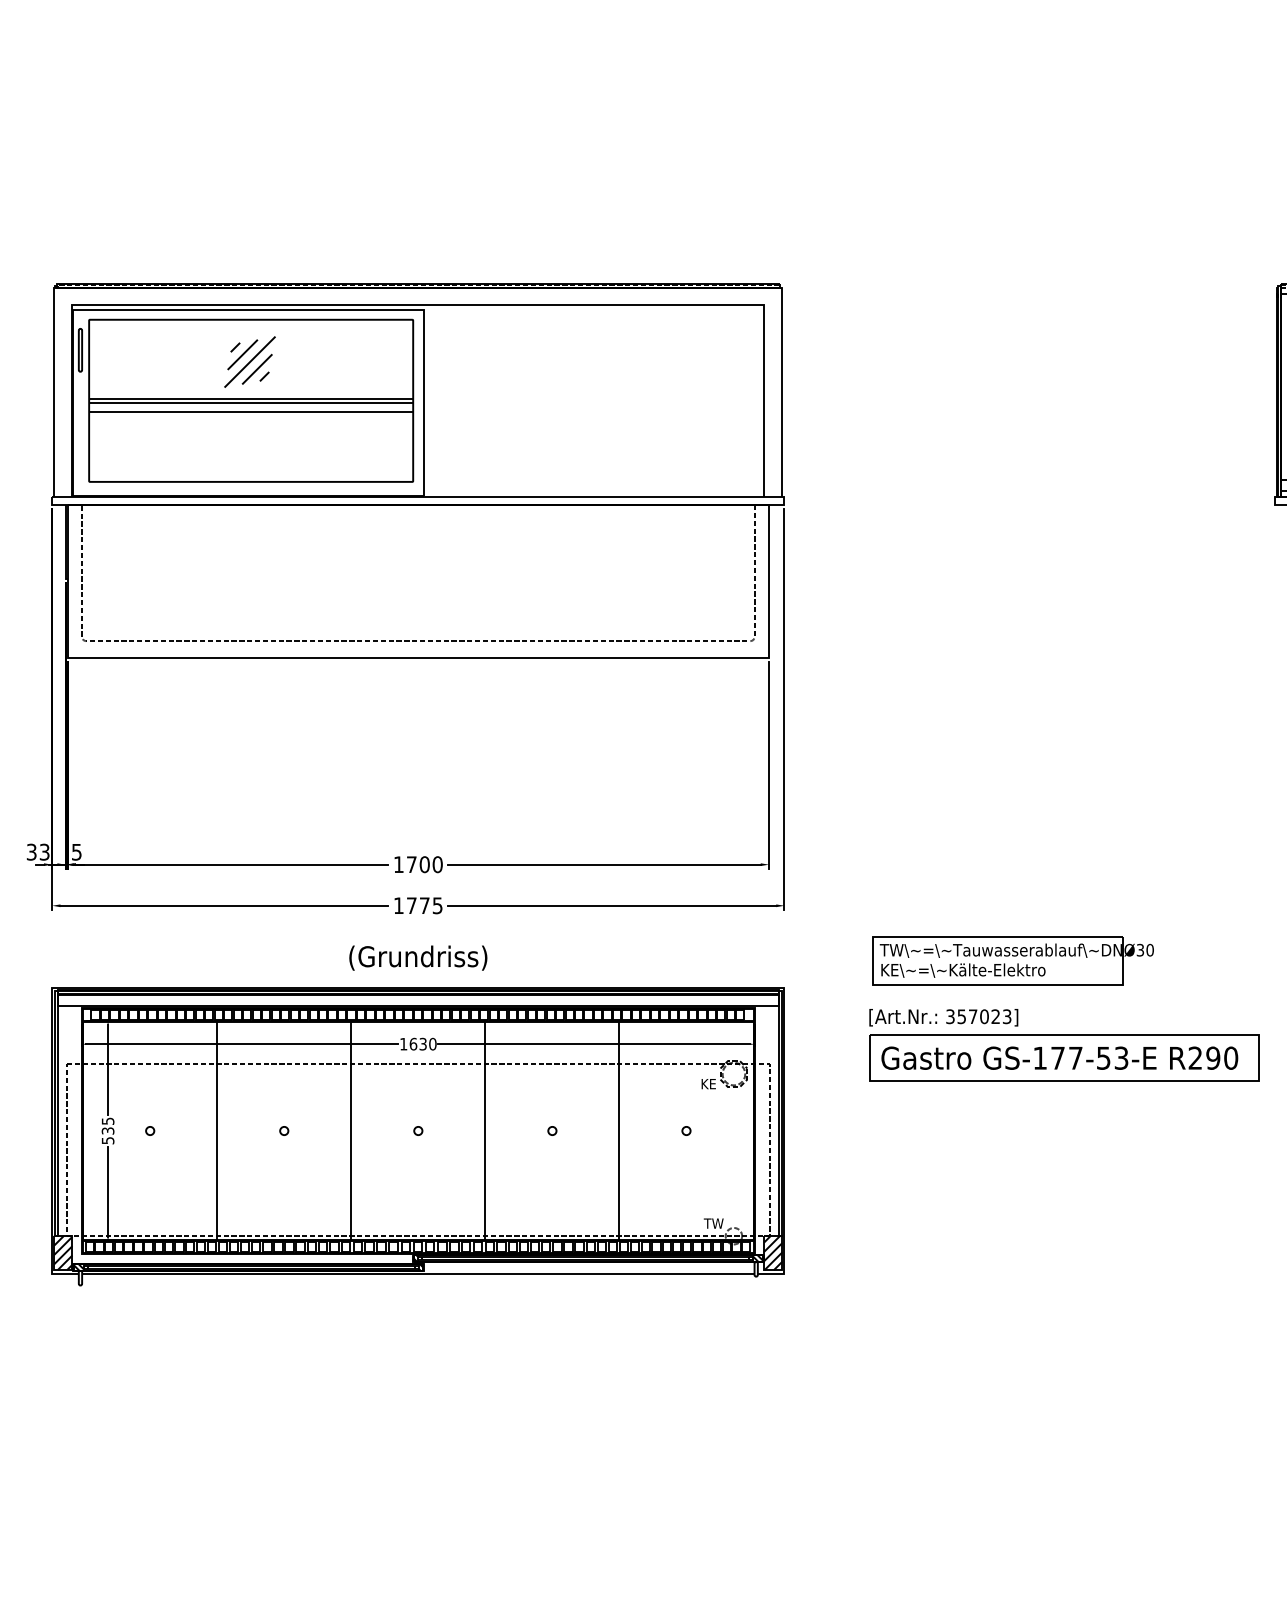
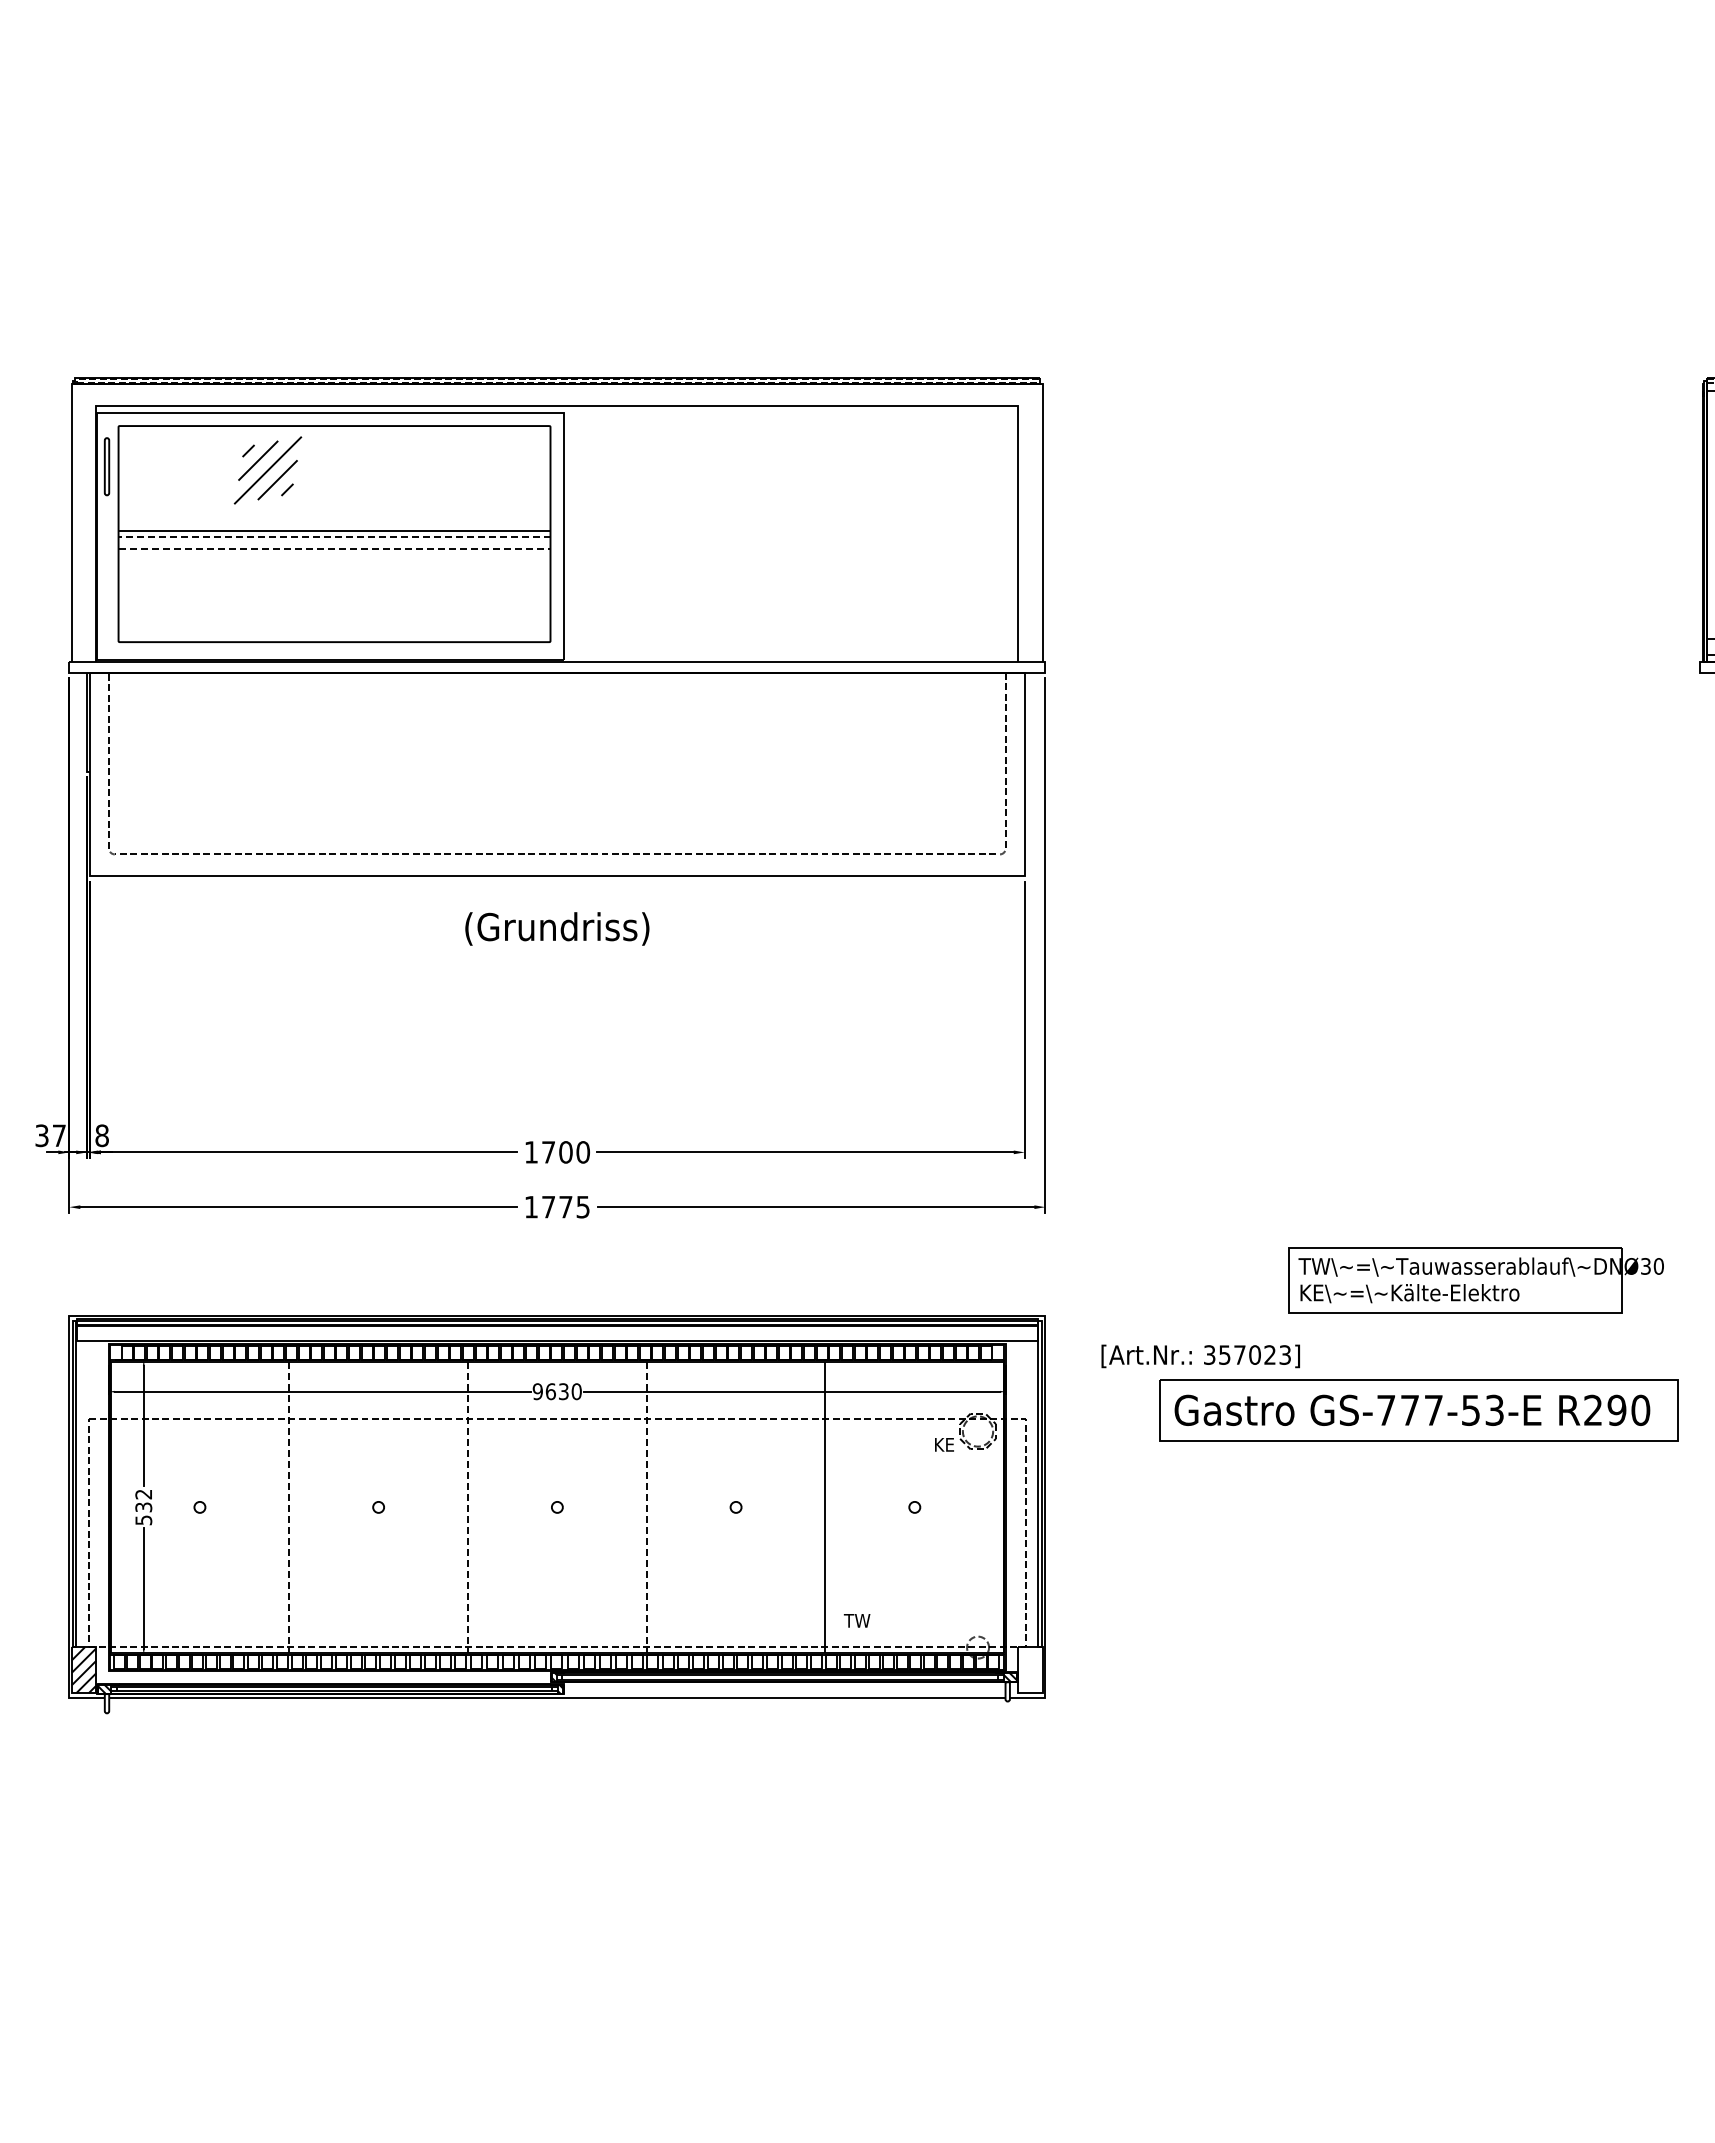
part: (249, 362) -> (267, 470), moved
line: (251, 402) -> (334, 536), solid -> dashed
line: (251, 411) -> (334, 548), solid -> dashed
text: (44, 852) -> (58, 1135), 33 -> 37
text: (76, 852) -> (101, 1135), 5 -> 8
text: (418, 957) -> (557, 928), moved
part: (1012, 960) -> (1475, 1280), moved
text: (943, 1017) -> (1200, 1356), moved
text: (403, 1044) -> (537, 1391), 1630 -> 9630
text: (1040, 1058) -> (1386, 1410), GS-177-53-E -> GS-777-53-E
text: (107, 1121) -> (143, 1494), 535 -> 532
line: (217, 1131) -> (289, 1507), solid -> dashed
line: (351, 1131) -> (468, 1507), solid -> dashed
line: (485, 1131) -> (646, 1507), solid -> dashed
text: (713, 1223) -> (856, 1620), moved
hatch: (773, 1253) -> (1030, 1670), removed

